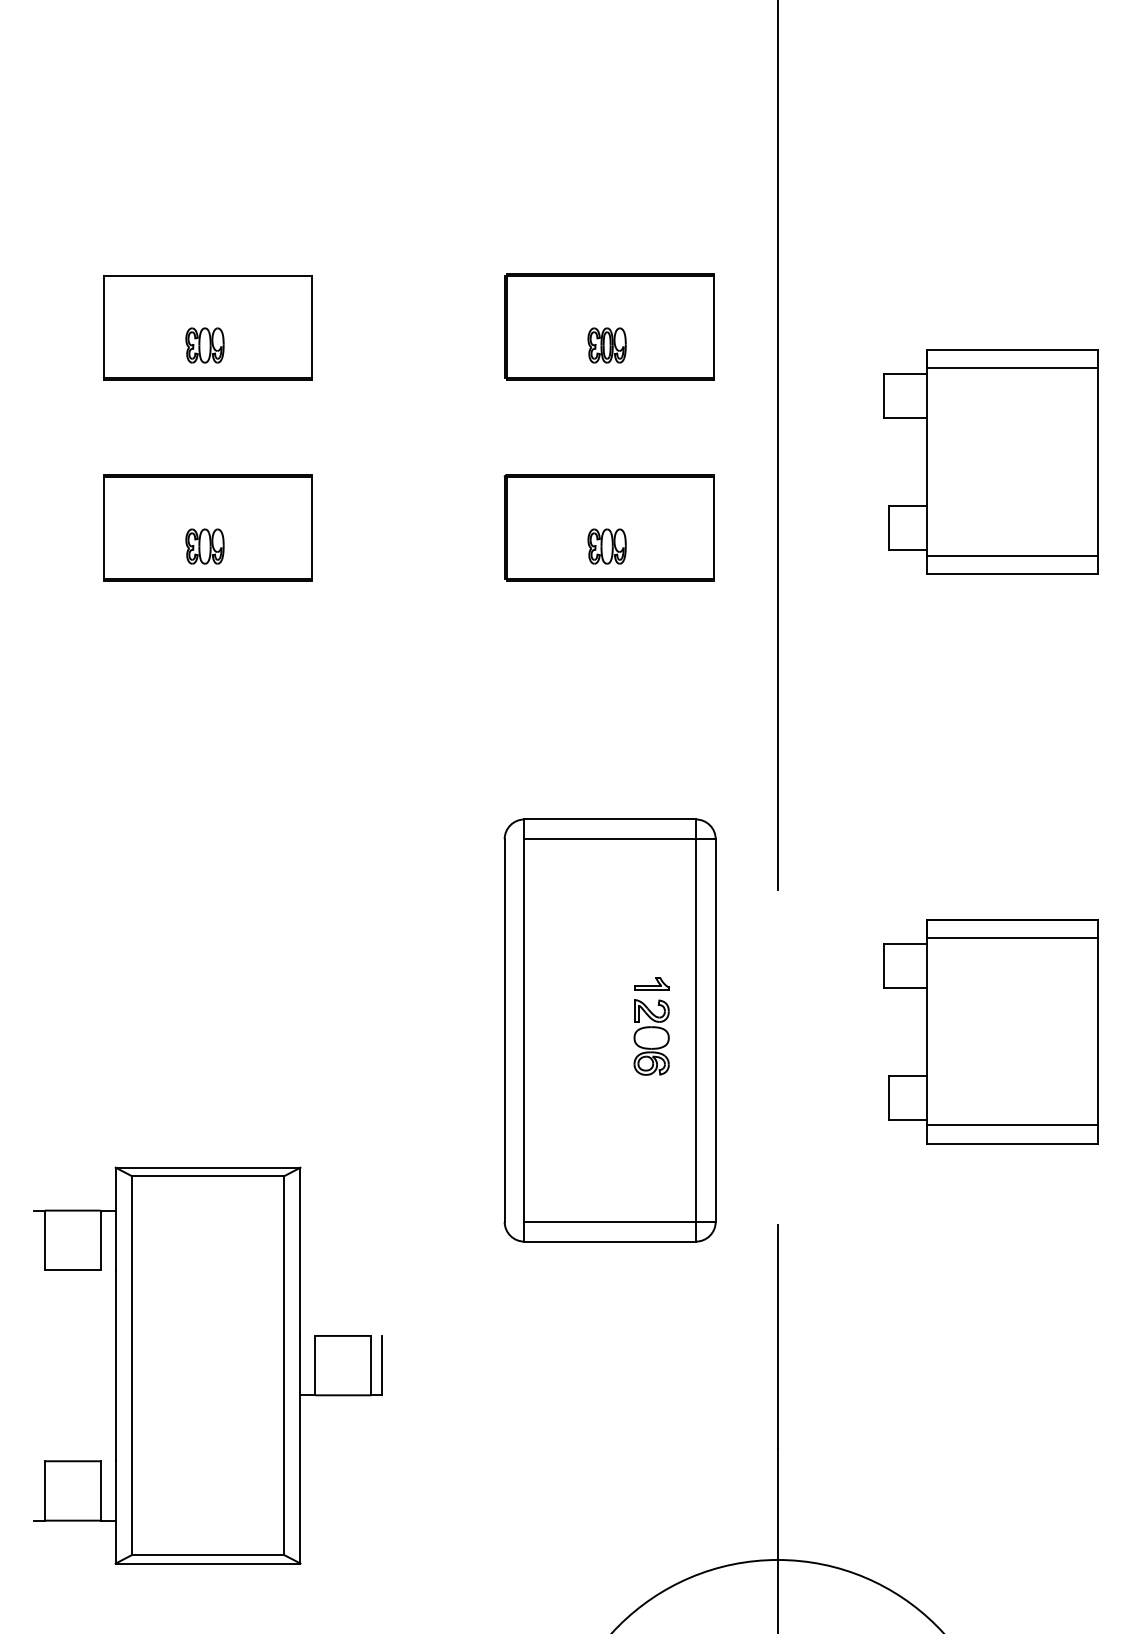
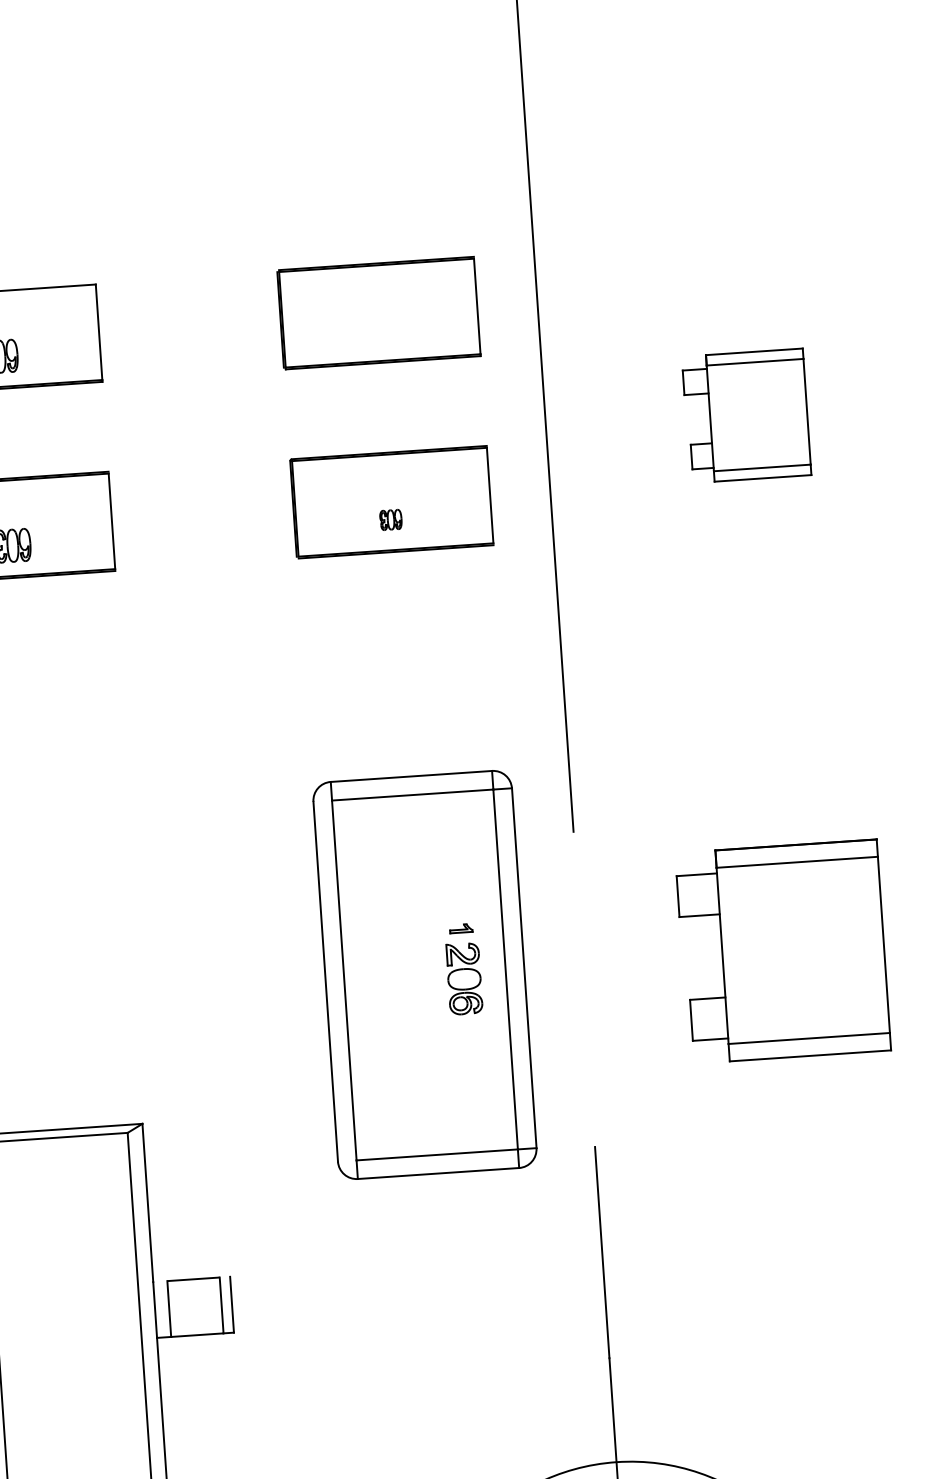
part: (606, 345) -> (377, 330), removed
part: (990, 461) -> (746, 415), size x0.6
part: (606, 546) -> (390, 519), size x0.6
part: (651, 983) -> (460, 928), size x0.7

